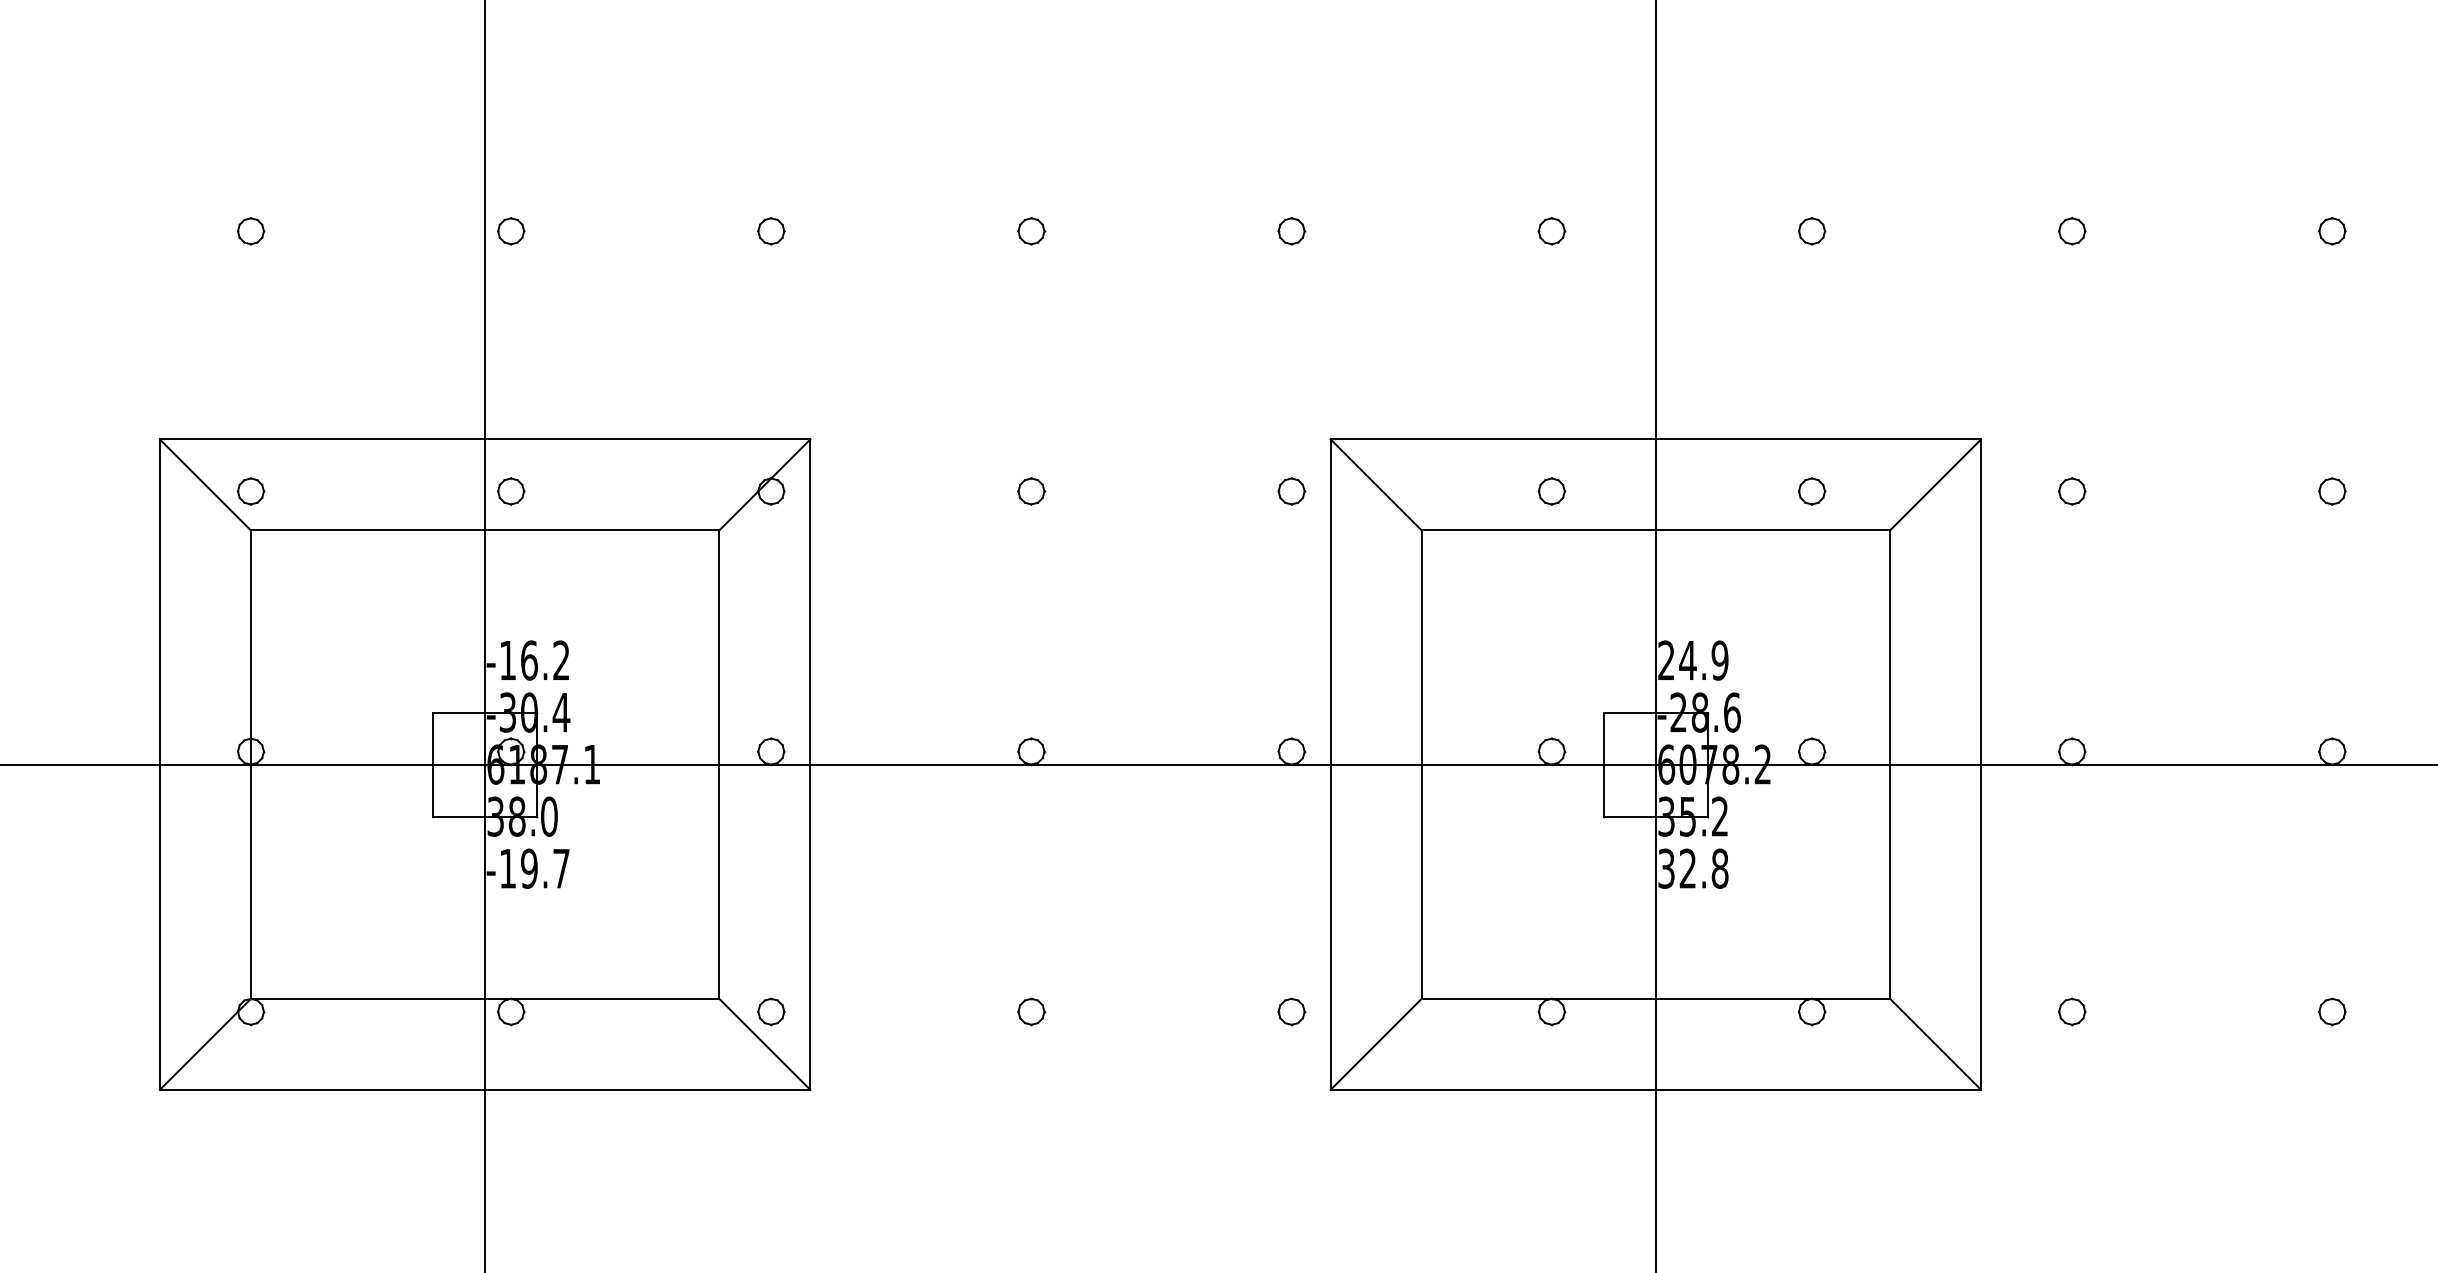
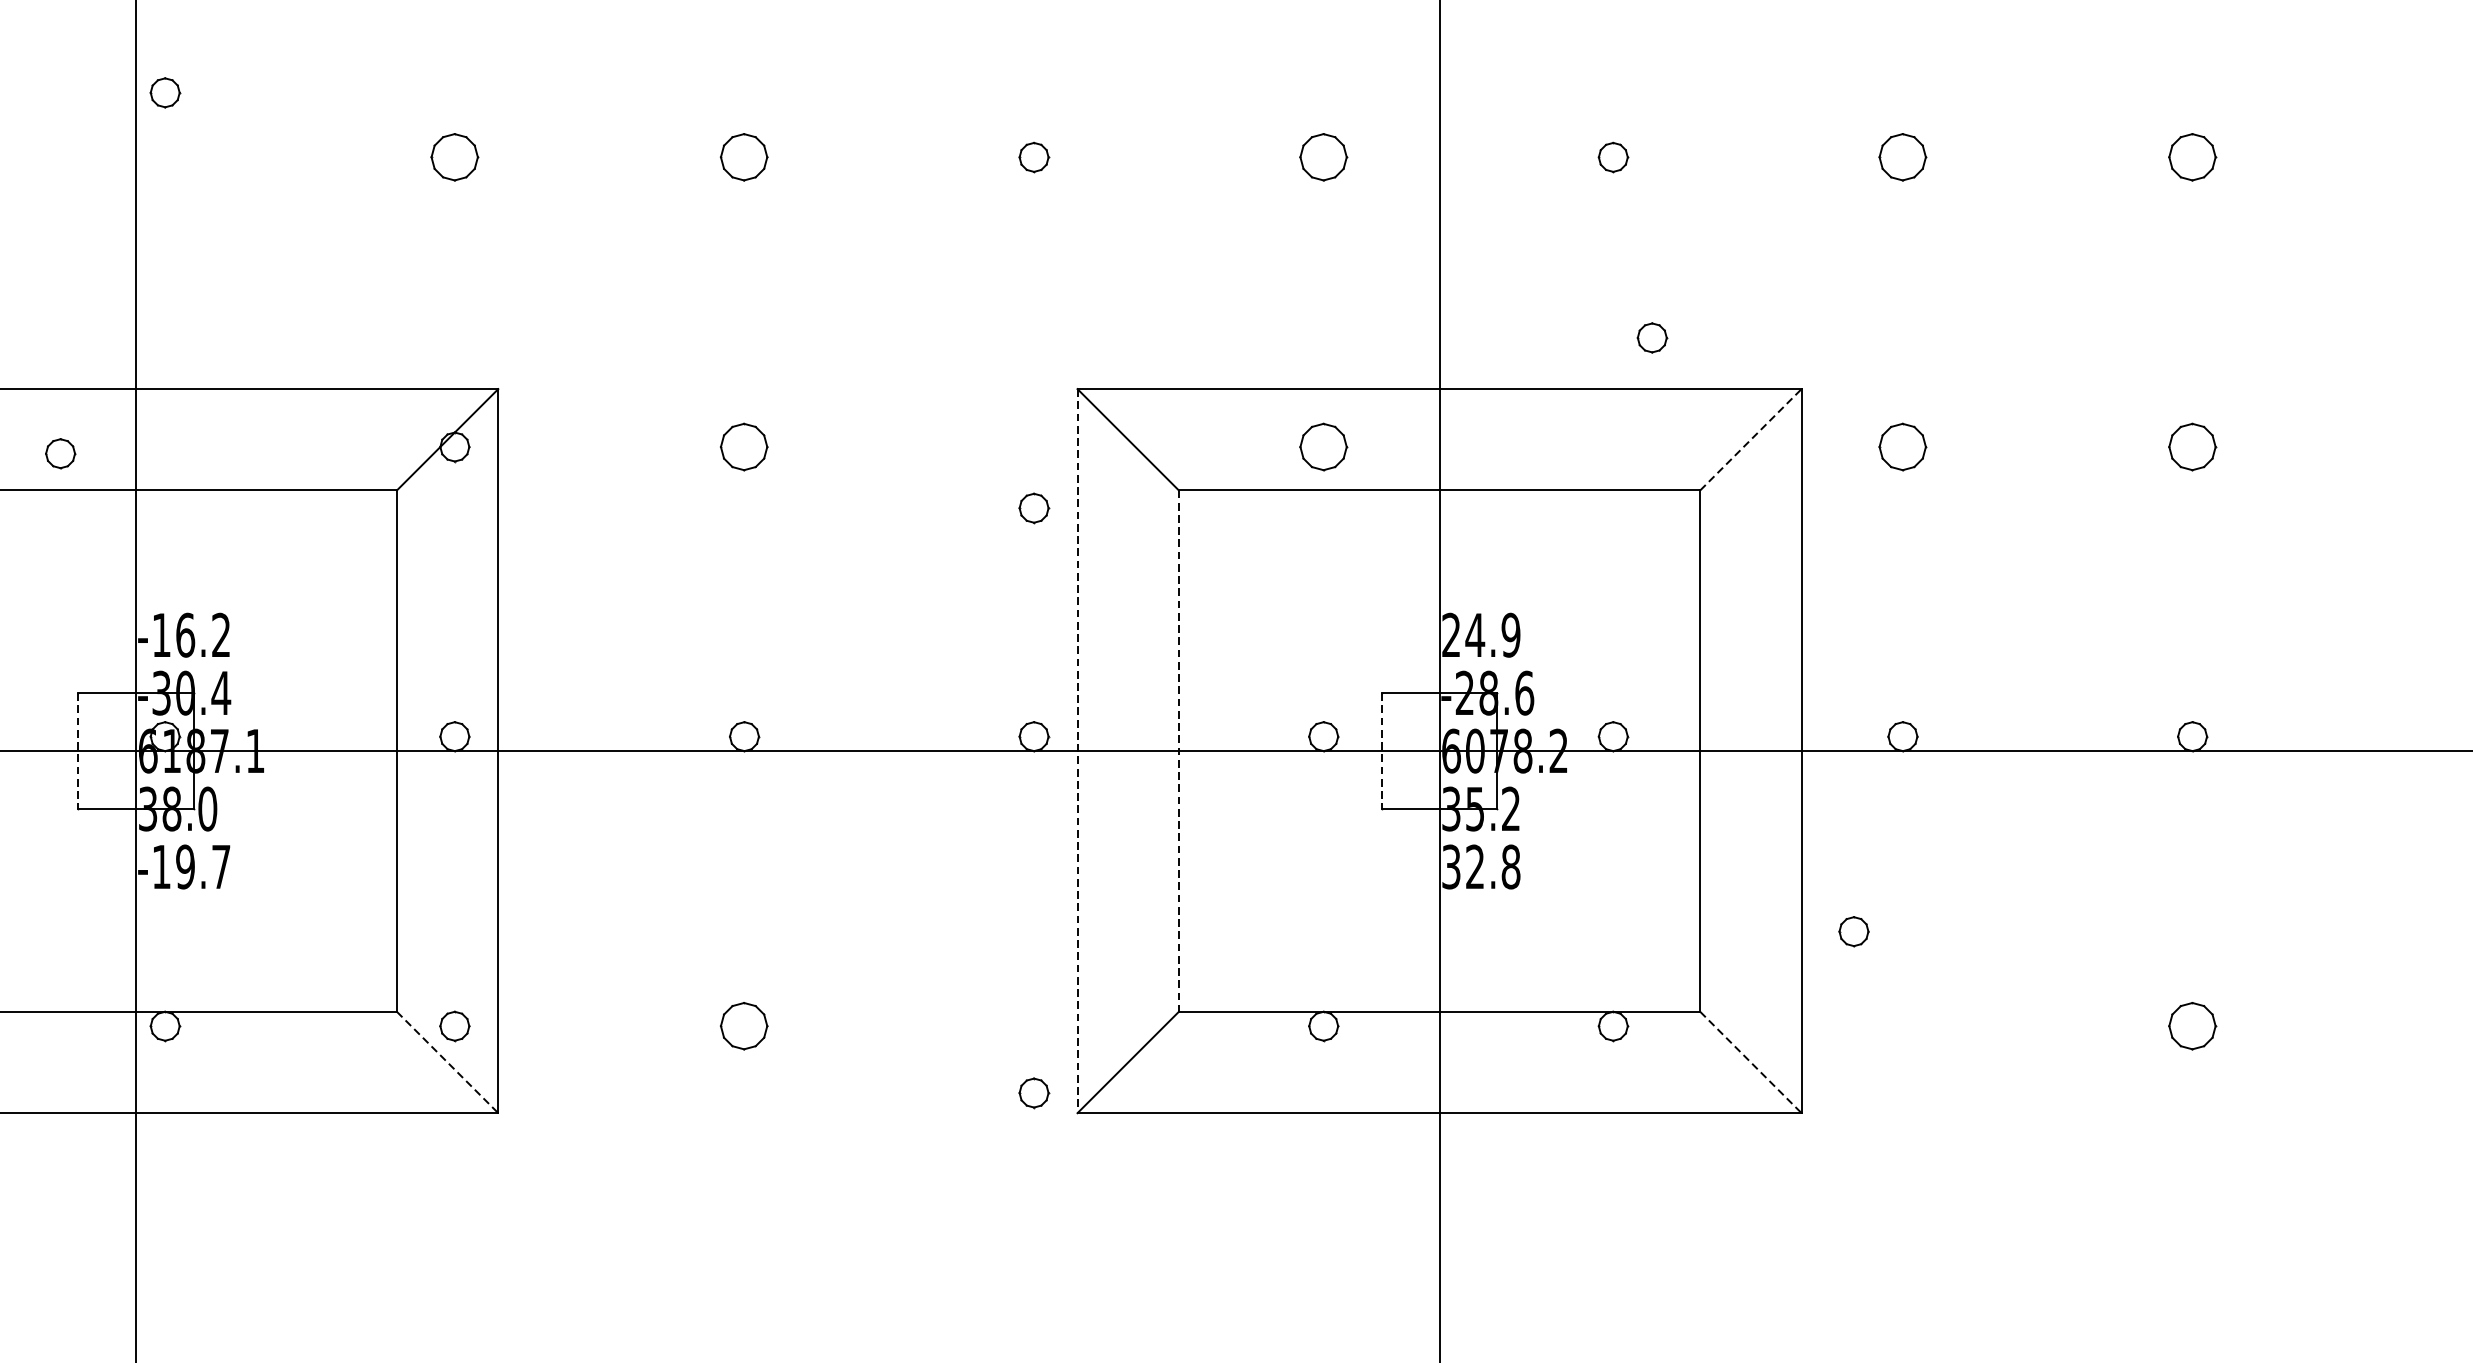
part: (511, 231) -> (165, 93), moved
part: (771, 231) -> (455, 157), size x1.6
part: (1031, 231) -> (744, 157), size x1.6
part: (1551, 231) -> (1323, 157), size x1.6
part: (2072, 231) -> (1903, 157), size x1.6
part: (2332, 231) -> (2192, 157), size x1.6
line: (1935, 484) -> (1750, 439), solid -> dashed
part: (511, 491) -> (60, 453), moved
part: (1031, 491) -> (744, 447), size x1.6
part: (1291, 491) -> (1033, 508), moved
part: (1551, 491) -> (1323, 447), size x1.6
part: (1812, 491) -> (1652, 337), moved
part: (2072, 491) -> (1903, 447), size x1.6
part: (2332, 491) -> (2192, 447), size x1.6
line: (433, 765) -> (78, 752), solid -> dashed
line: (1330, 765) -> (1077, 752), solid -> dashed
line: (1421, 765) -> (1178, 752), solid -> dashed
line: (1603, 765) -> (1381, 752), solid -> dashed
part: (1031, 1011) -> (744, 1025), size x1.6
part: (1291, 1011) -> (1033, 1092), moved
part: (2072, 1011) -> (1854, 931), moved
part: (2332, 1011) -> (2192, 1025), size x1.6
line: (765, 1044) -> (448, 1062), solid -> dashed
line: (1935, 1044) -> (1750, 1062), solid -> dashed

